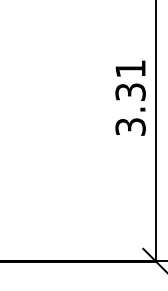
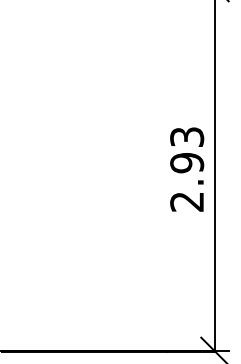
text: (130, 98) -> (187, 169), 3.31 -> 2.93

